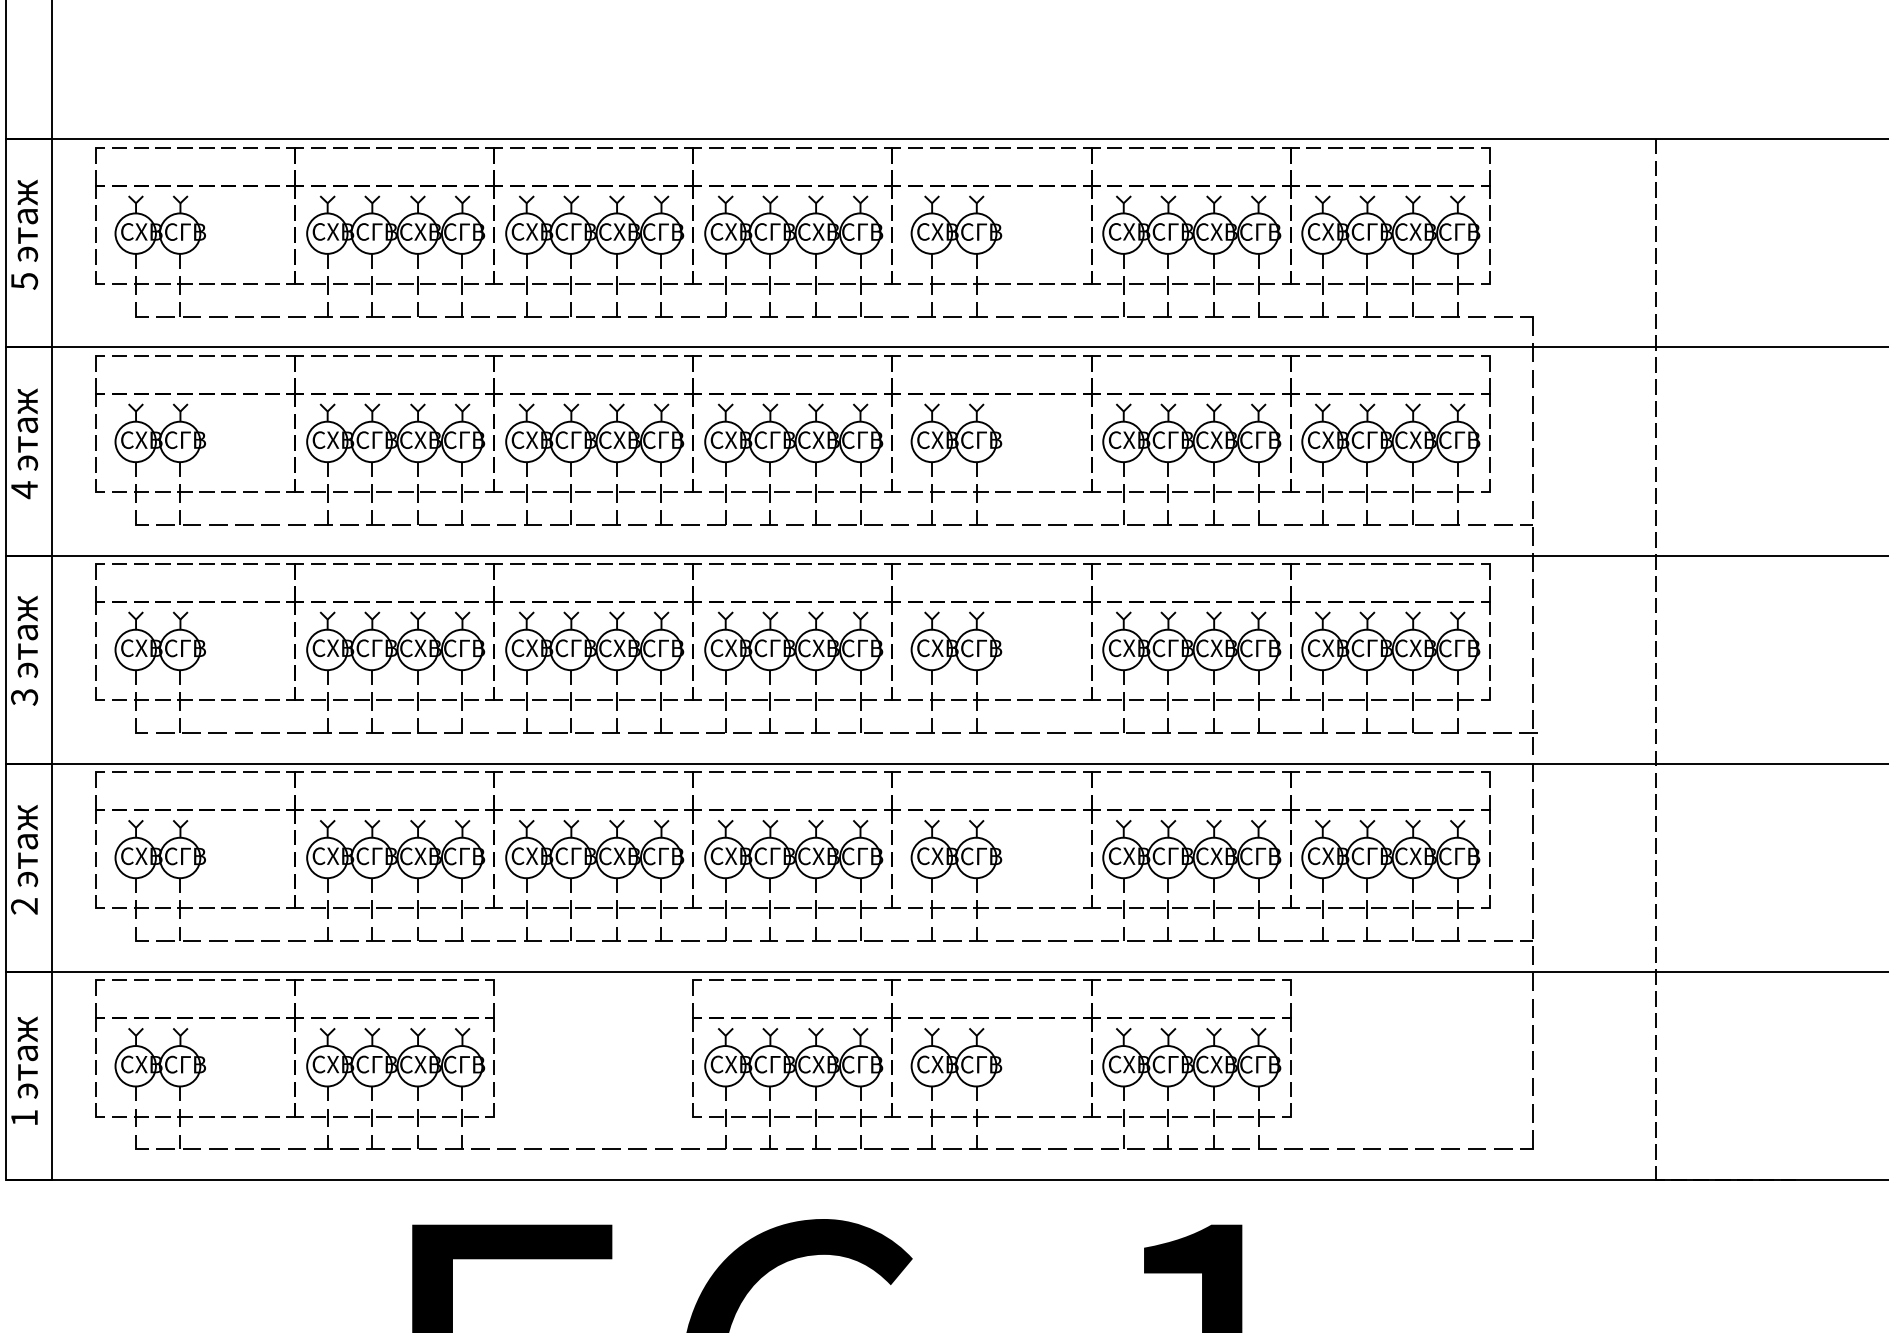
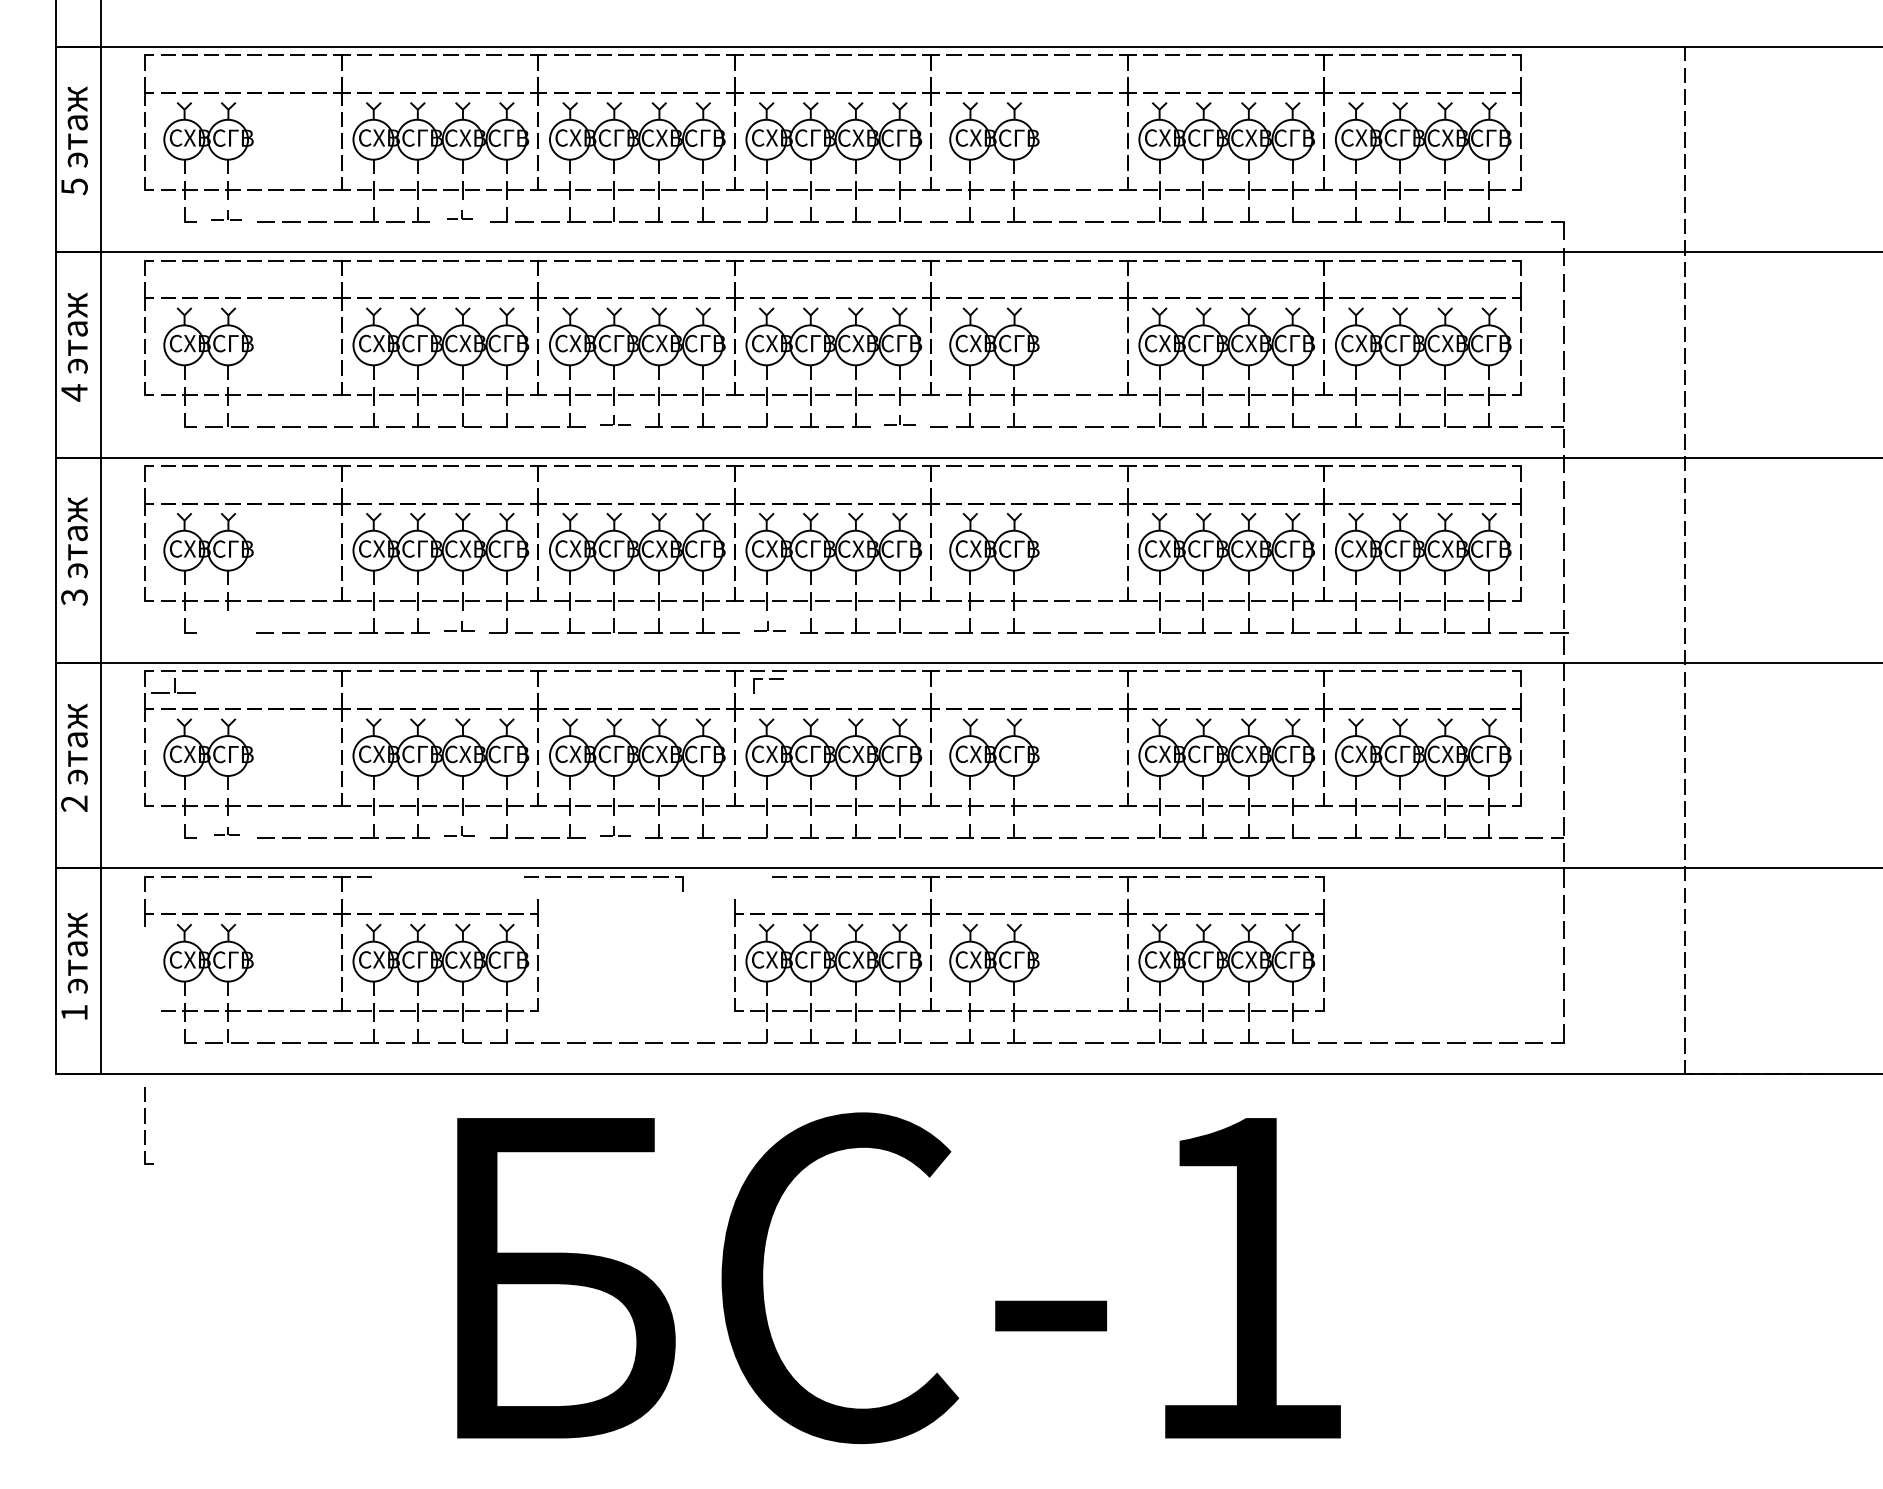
part: (178, 309) -> (226, 214), size x0.7
part: (414, 309) -> (459, 214), size x0.6
part: (572, 518) -> (615, 420), size x0.7
part: (860, 518) -> (899, 420), size x0.7
part: (178, 725) -> (173, 685), moved
part: (414, 725) -> (459, 625), size x0.7
part: (728, 725) -> (769, 625), size x0.7
part: (178, 934) -> (226, 831), size x0.6
part: (414, 934) -> (459, 831), size x0.7
part: (572, 934) -> (615, 831), size x0.7
part: (709, 981) -> (769, 679), moved
part: (413, 987) -> (603, 883), moved
part: (99, 1077) -> (148, 1125), moved

